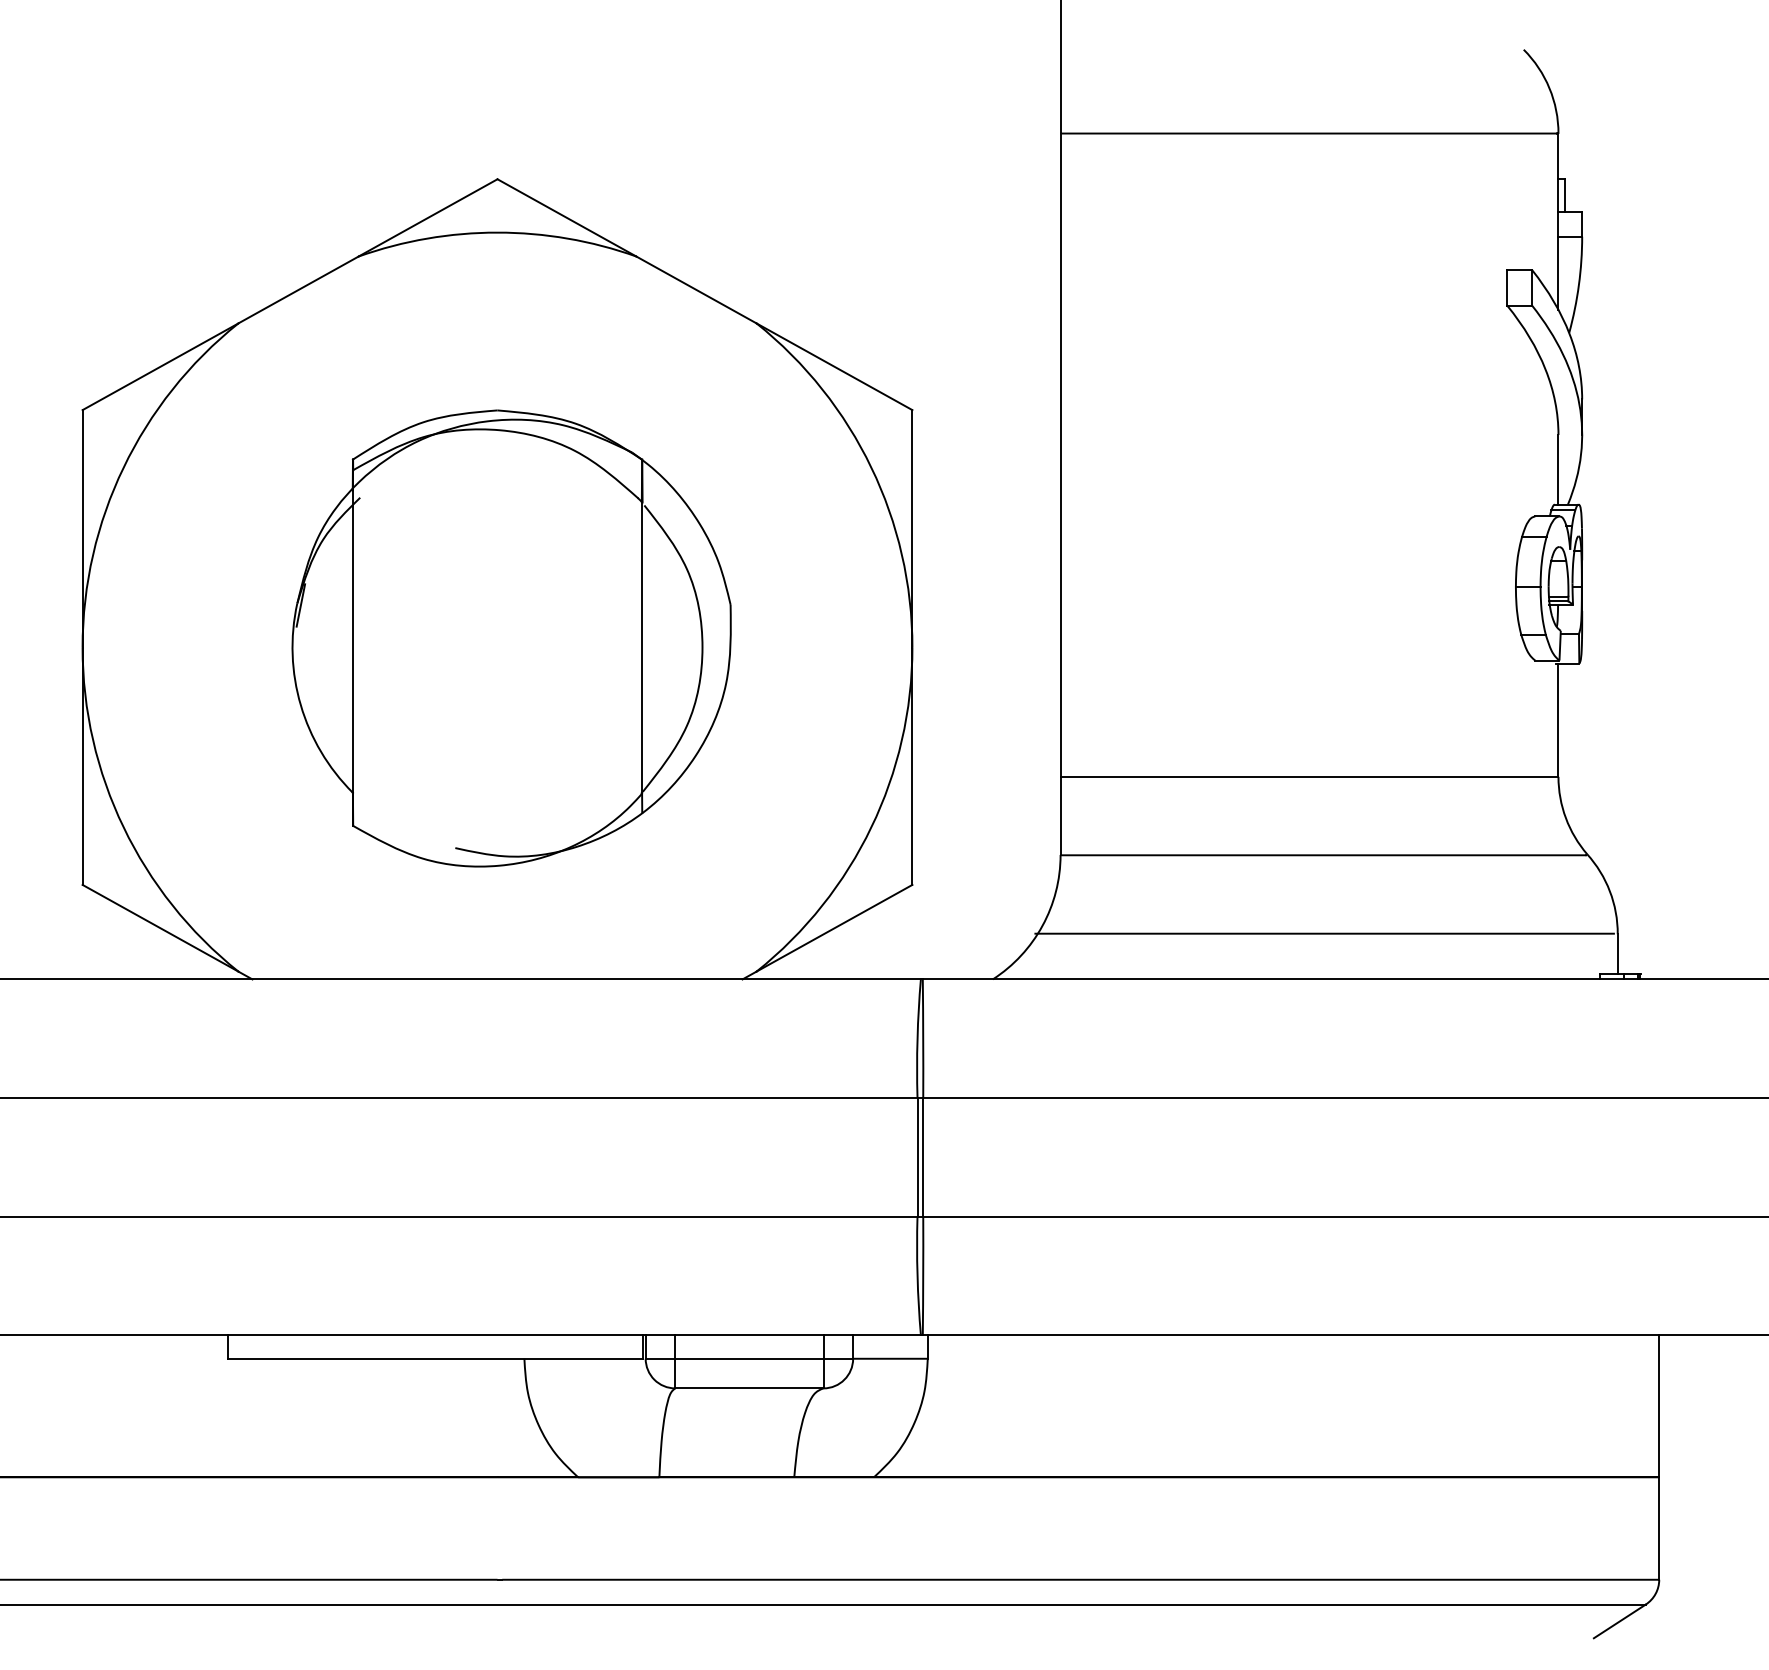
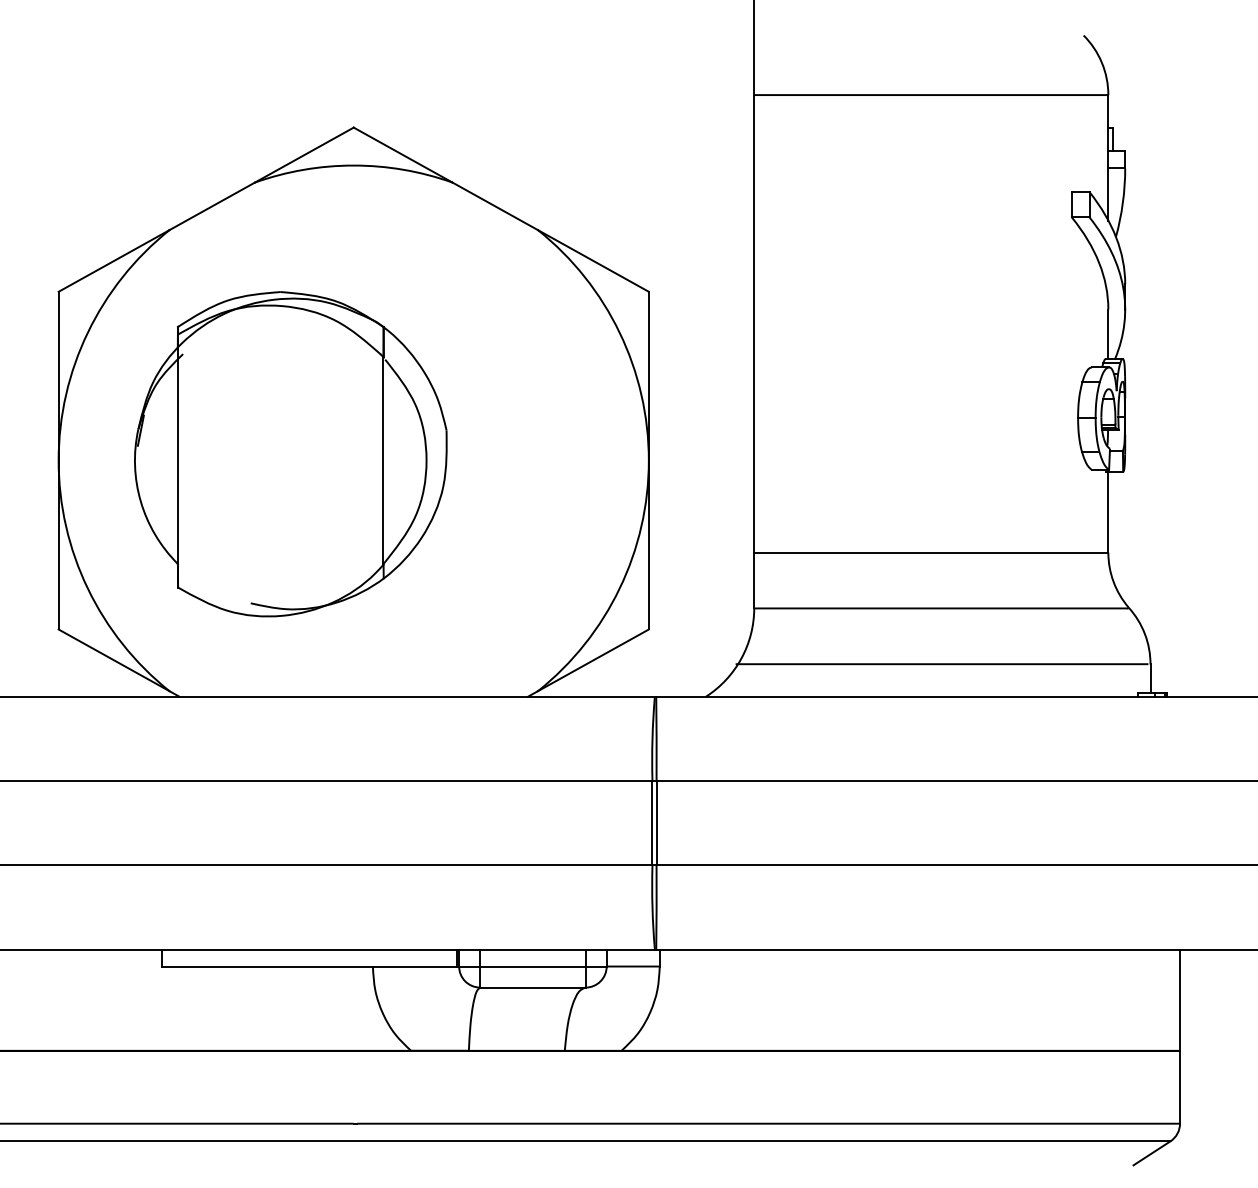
part: (511, 638) -> (290, 454), moved

